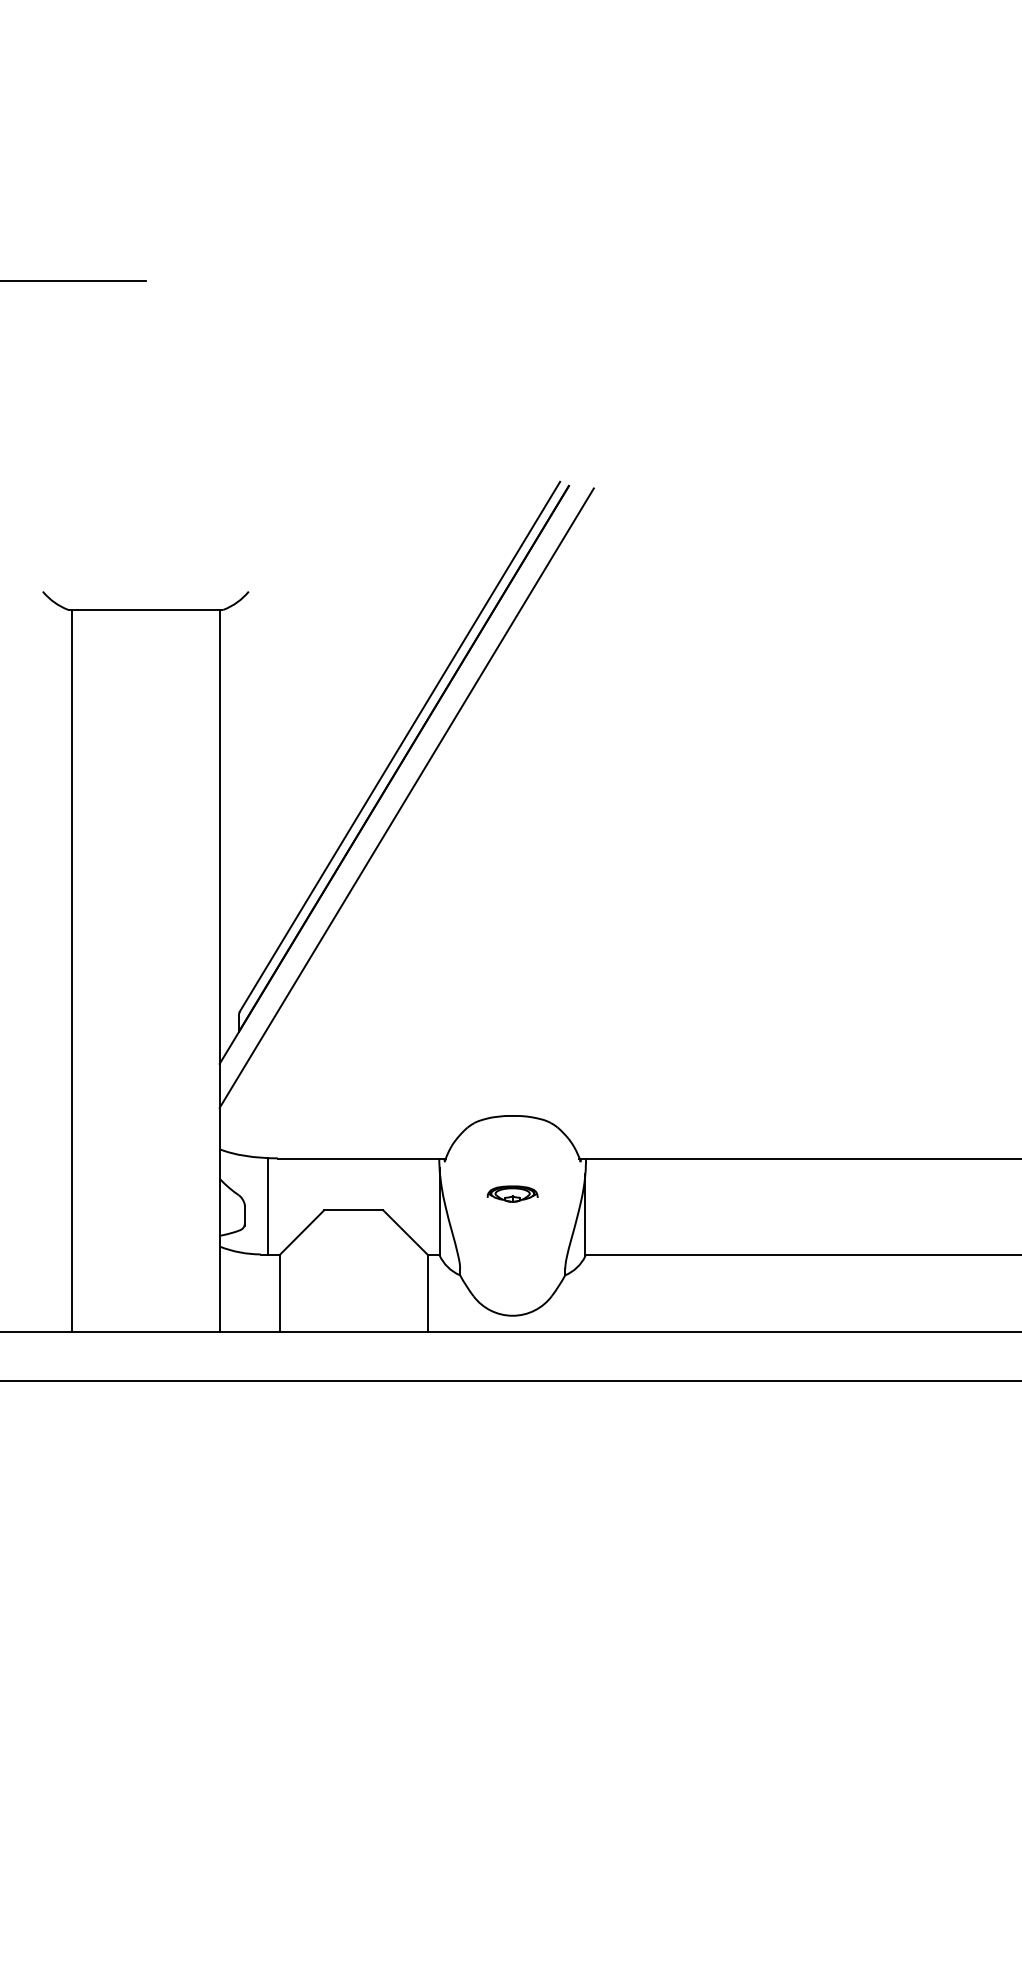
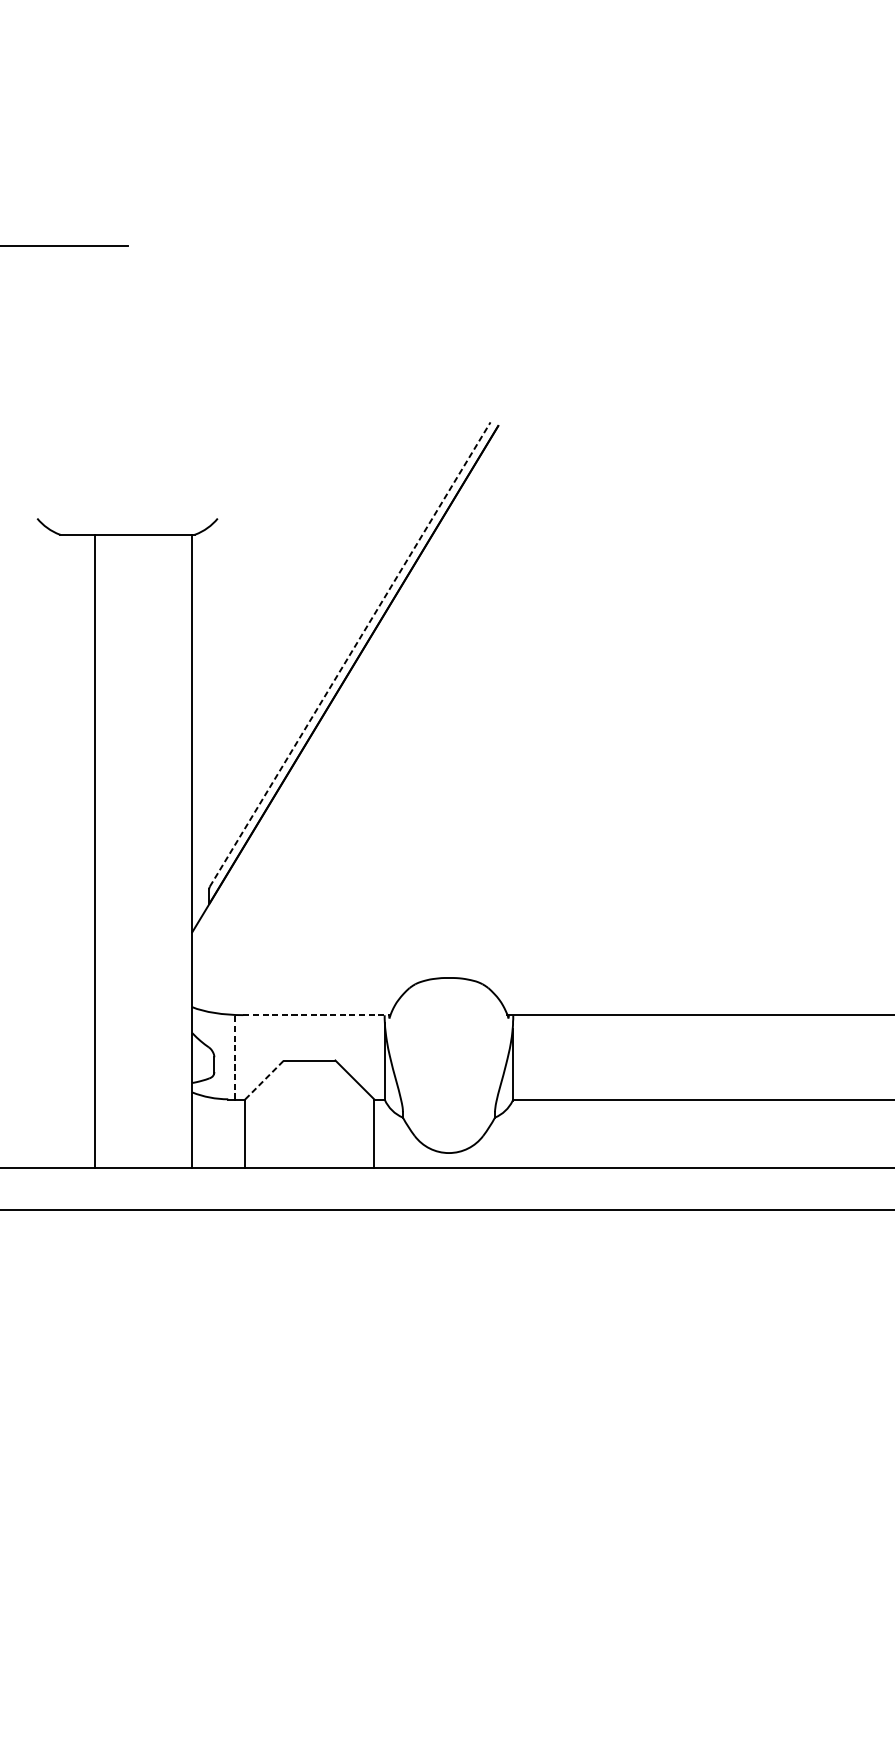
line: (399, 746) -> (349, 654), solid -> dashed
line: (406, 797) -> (355, 698), removed
line: (72, 970) -> (95, 850), moved
line: (362, 1158) -> (317, 1015), solid -> dashed
part: (512, 1193) -> (448, 1045), removed
line: (268, 1205) -> (235, 1056), solid -> dashed
line: (302, 1232) -> (264, 1080), solid -> dashed

